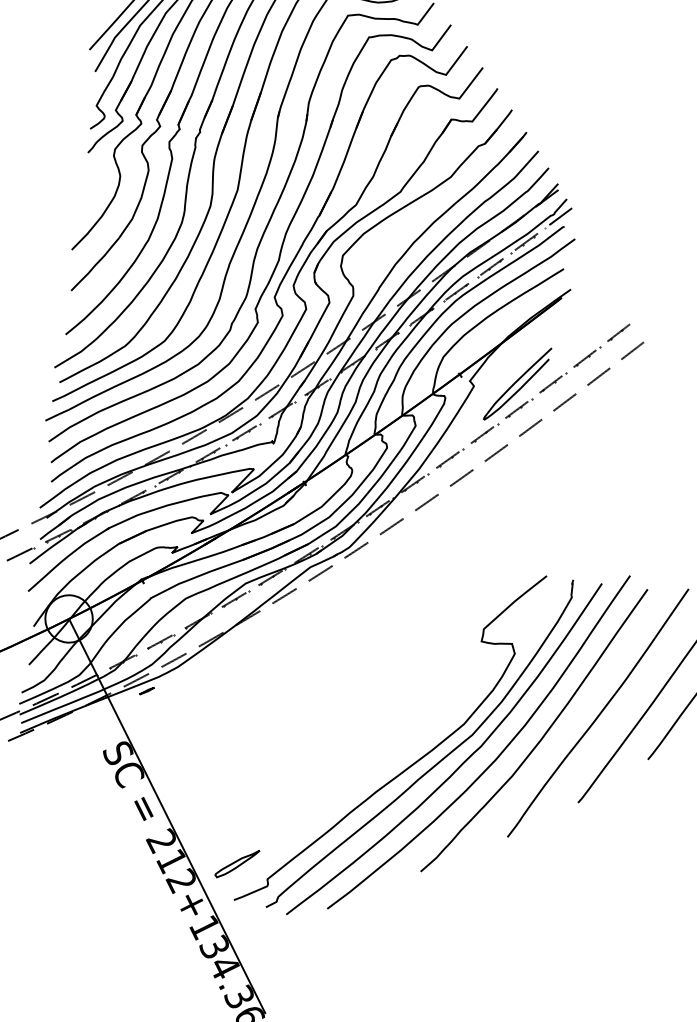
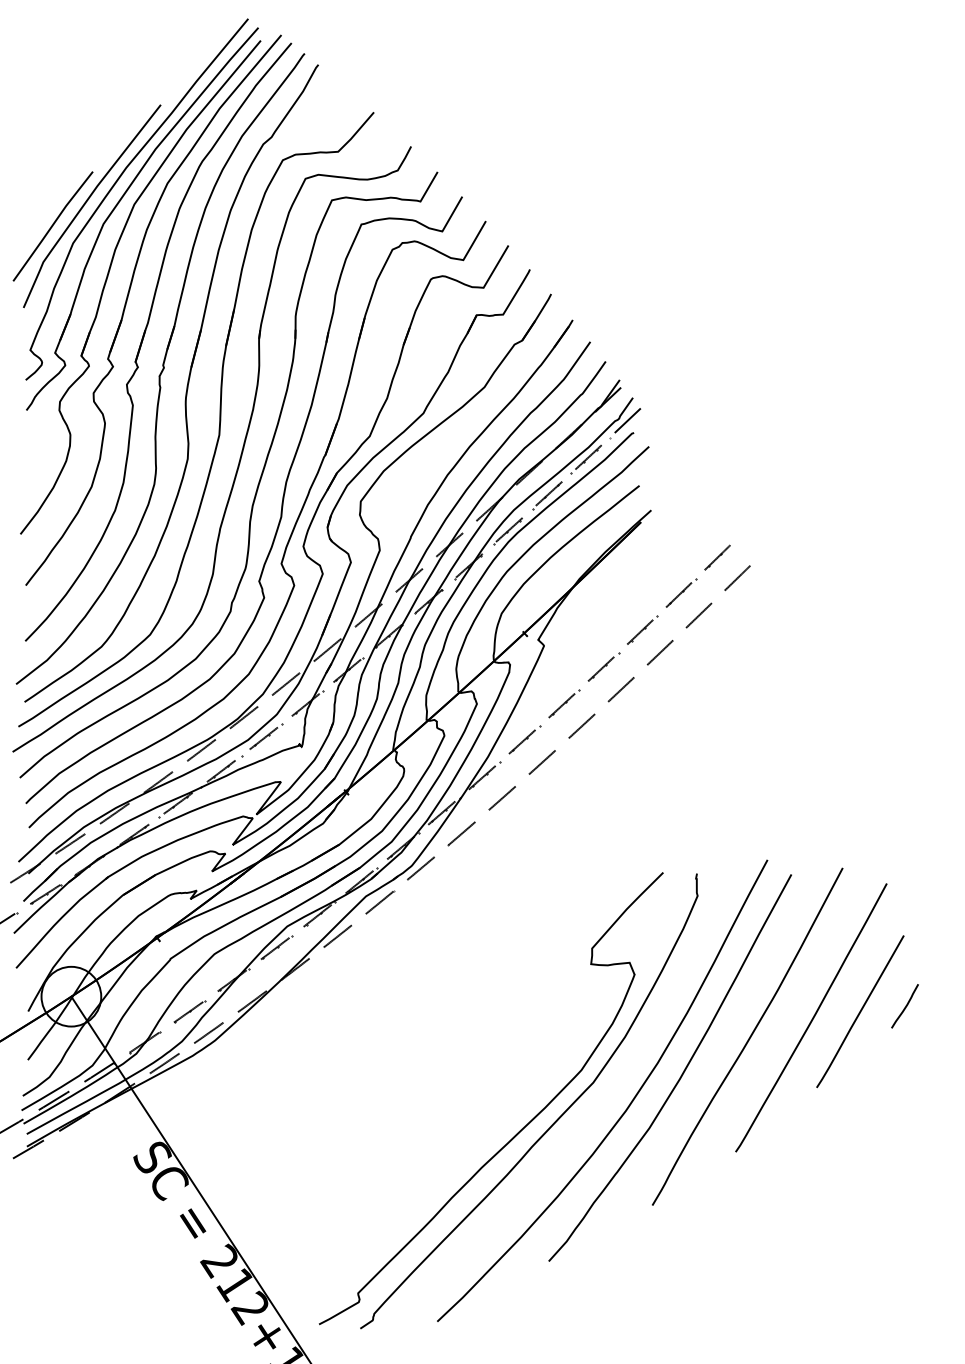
curve: (517, 382) -> (597, 634), removed
line: (146, 691) -> (179, 1075), removed
curve: (461, 763) -> (584, 1119), removed
part: (236, 863) -> (317, 1278), removed

